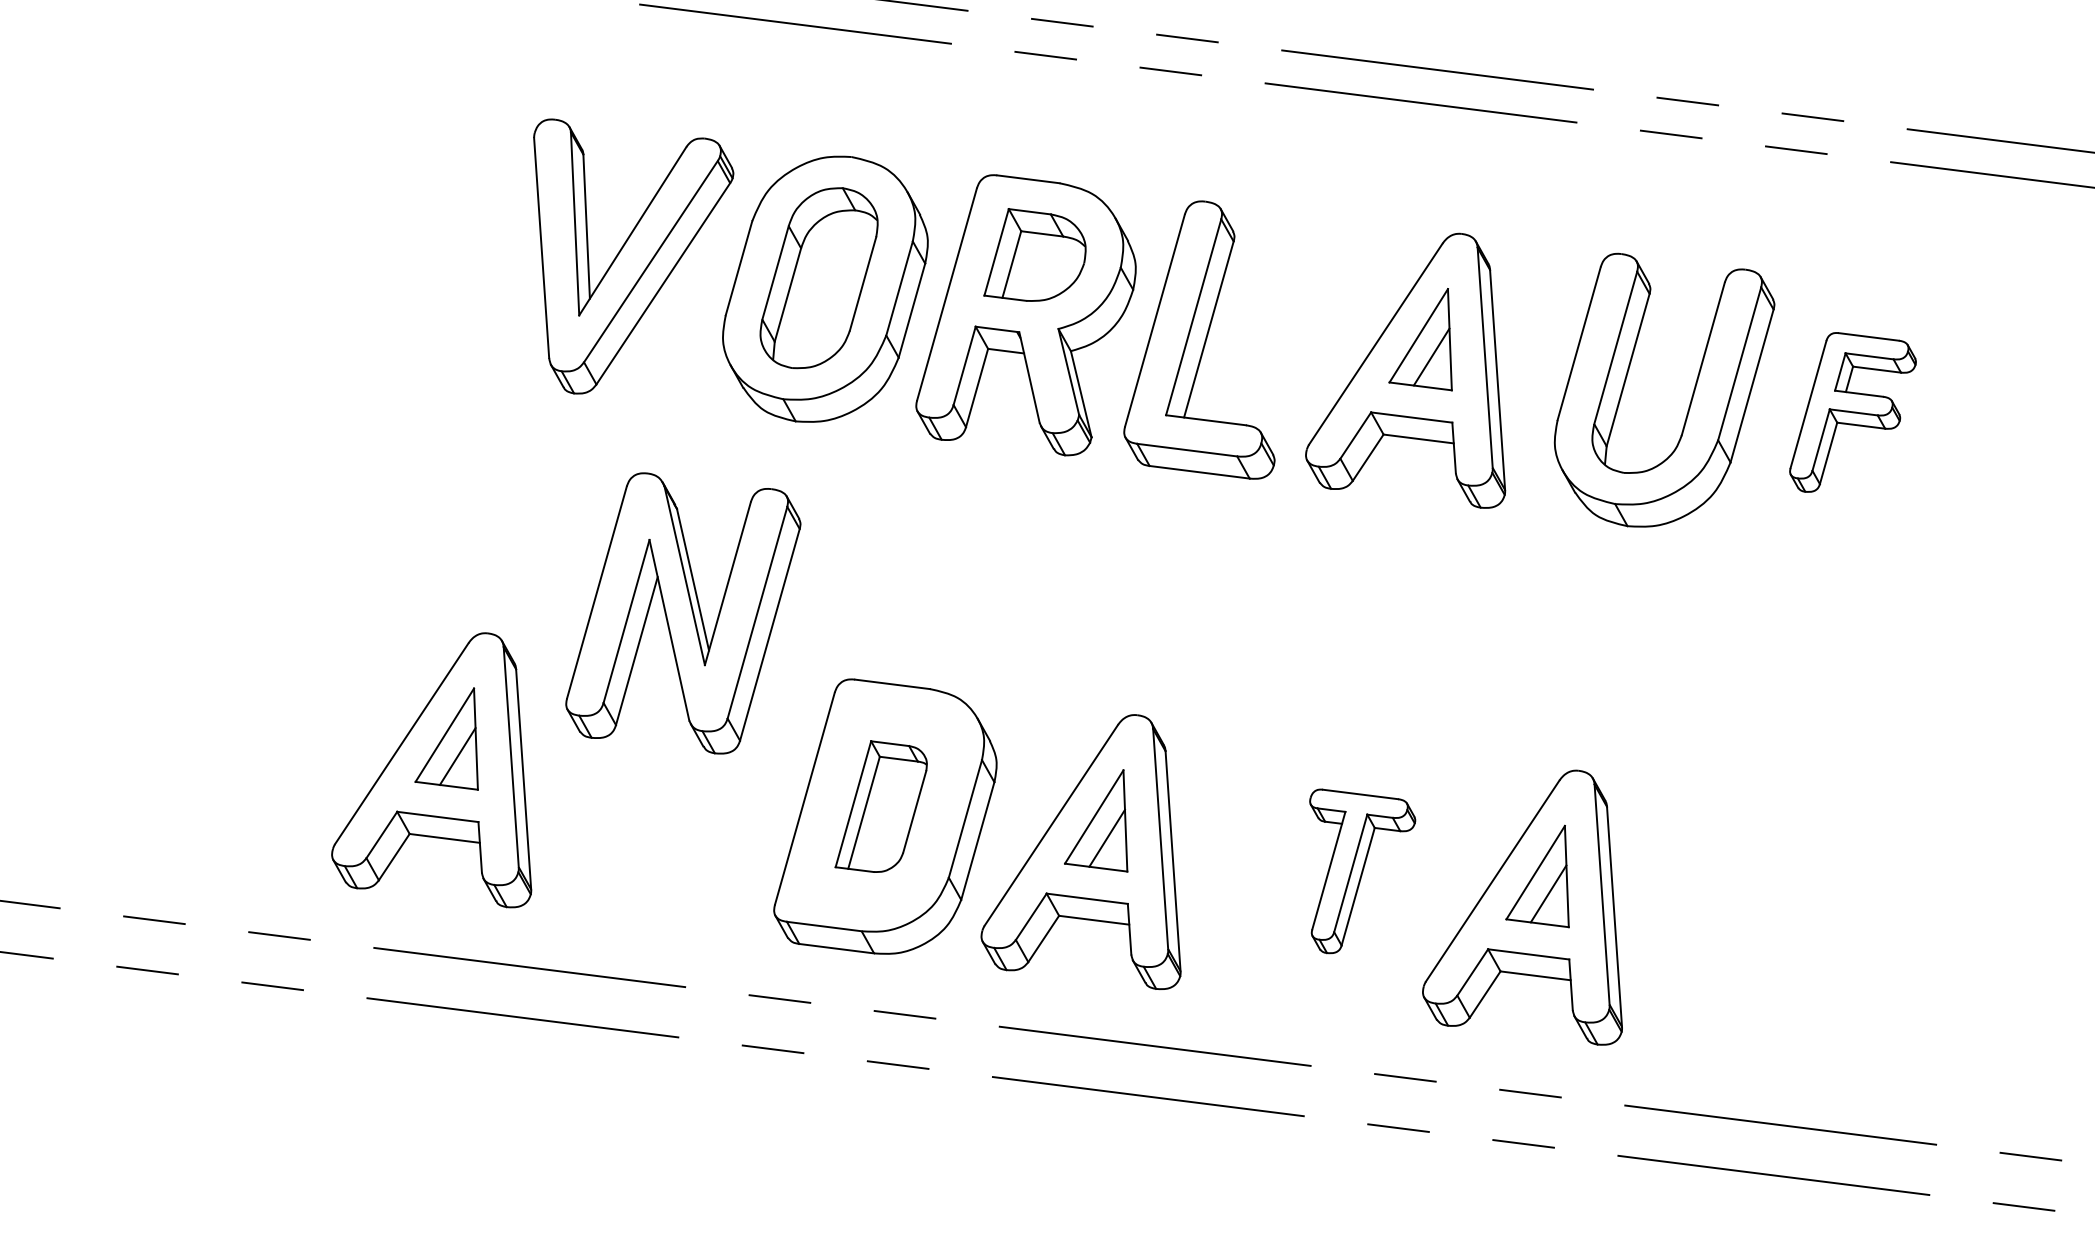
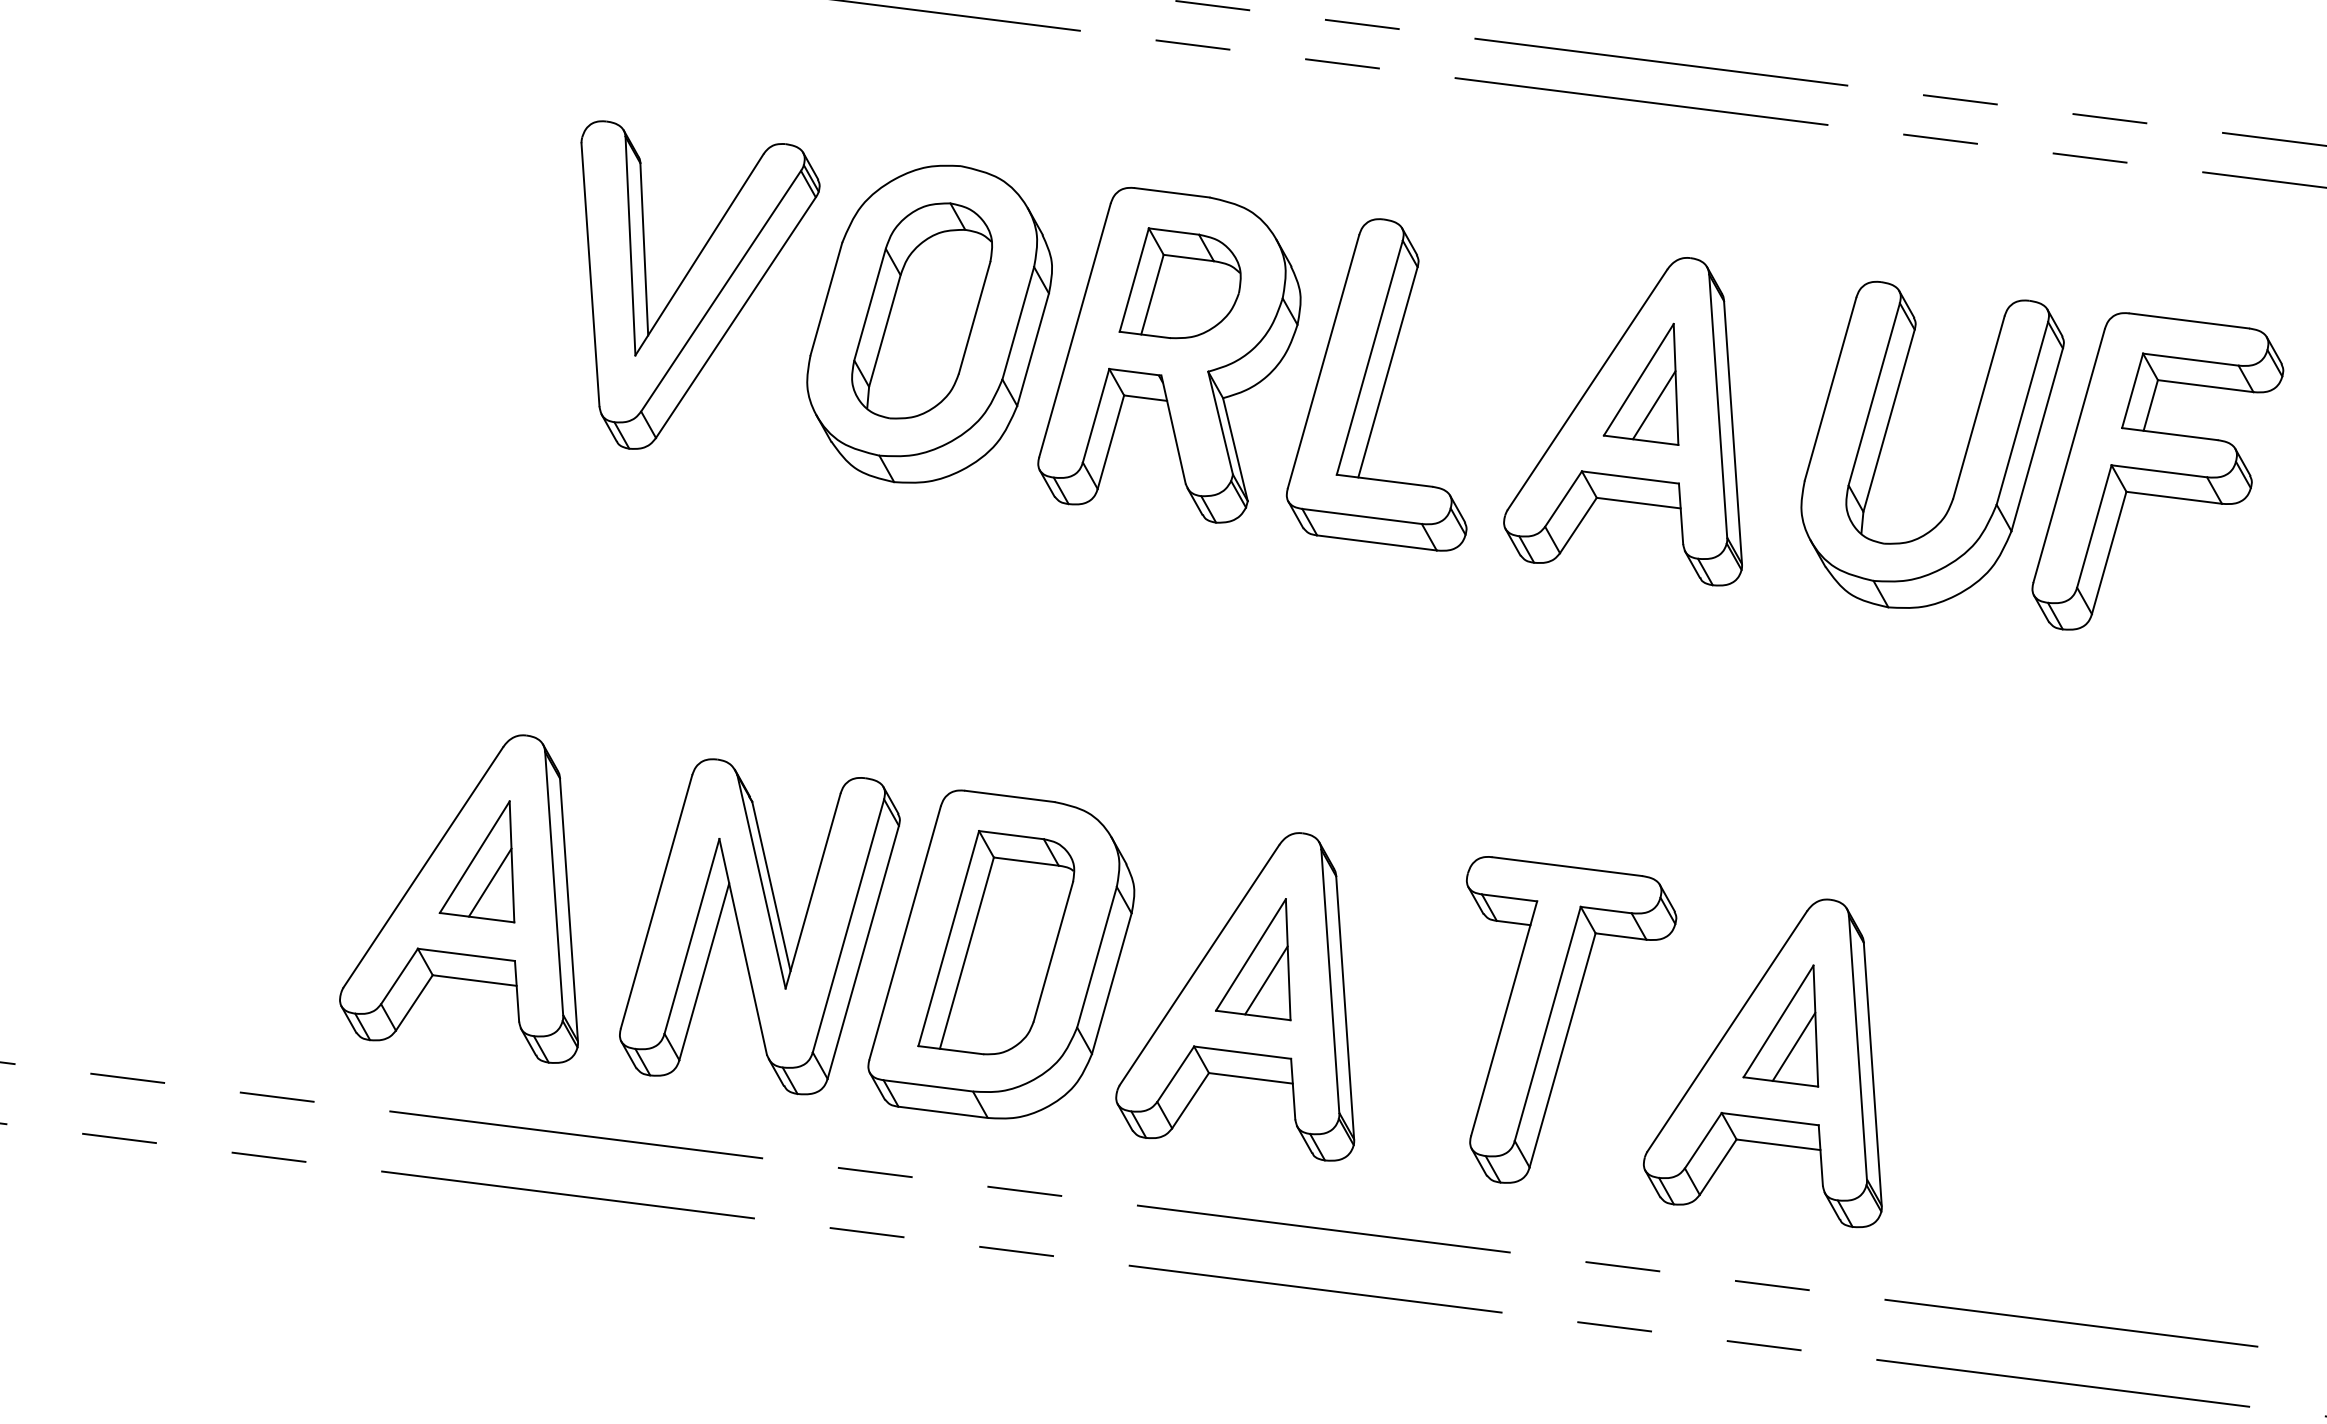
part: (1852, 412) -> (2157, 471), size x1.67
part: (683, 613) -> (760, 926), moved
part: (881, 806) -> (996, 942), size x1.43
part: (1362, 871) -> (1571, 1020), size x1.67

